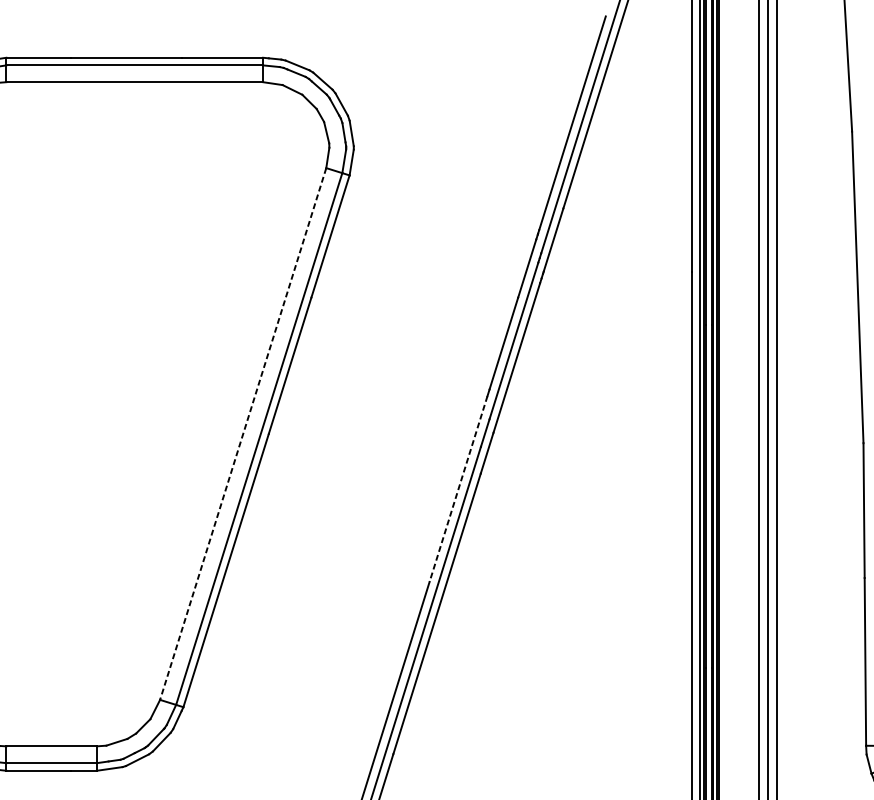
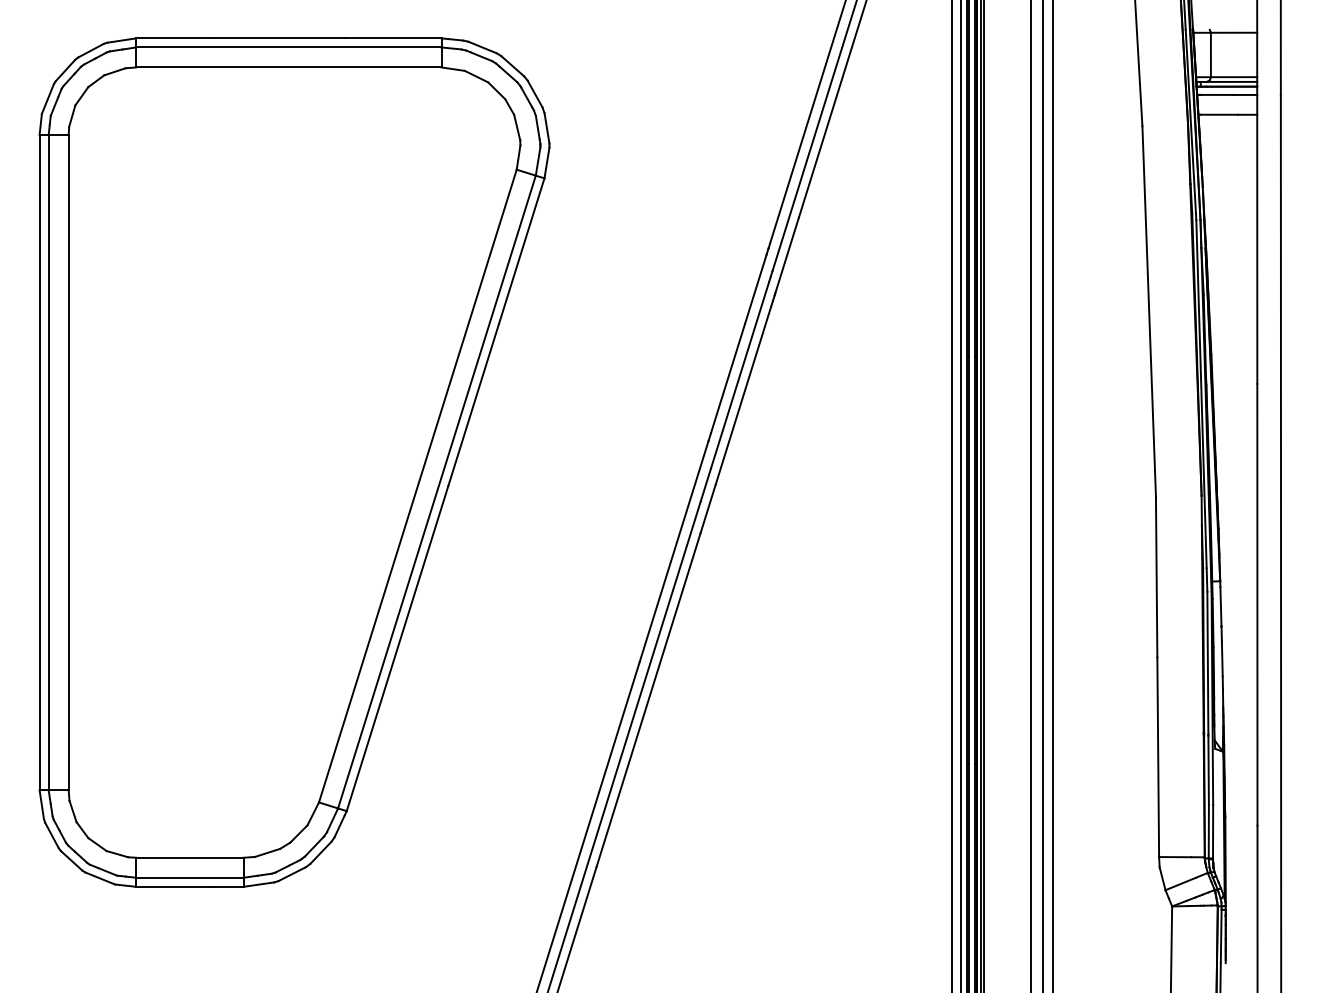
line: (242, 434) -> (417, 486), dashed -> solid
line: (458, 488) -> (674, 551), dashed -> solid

